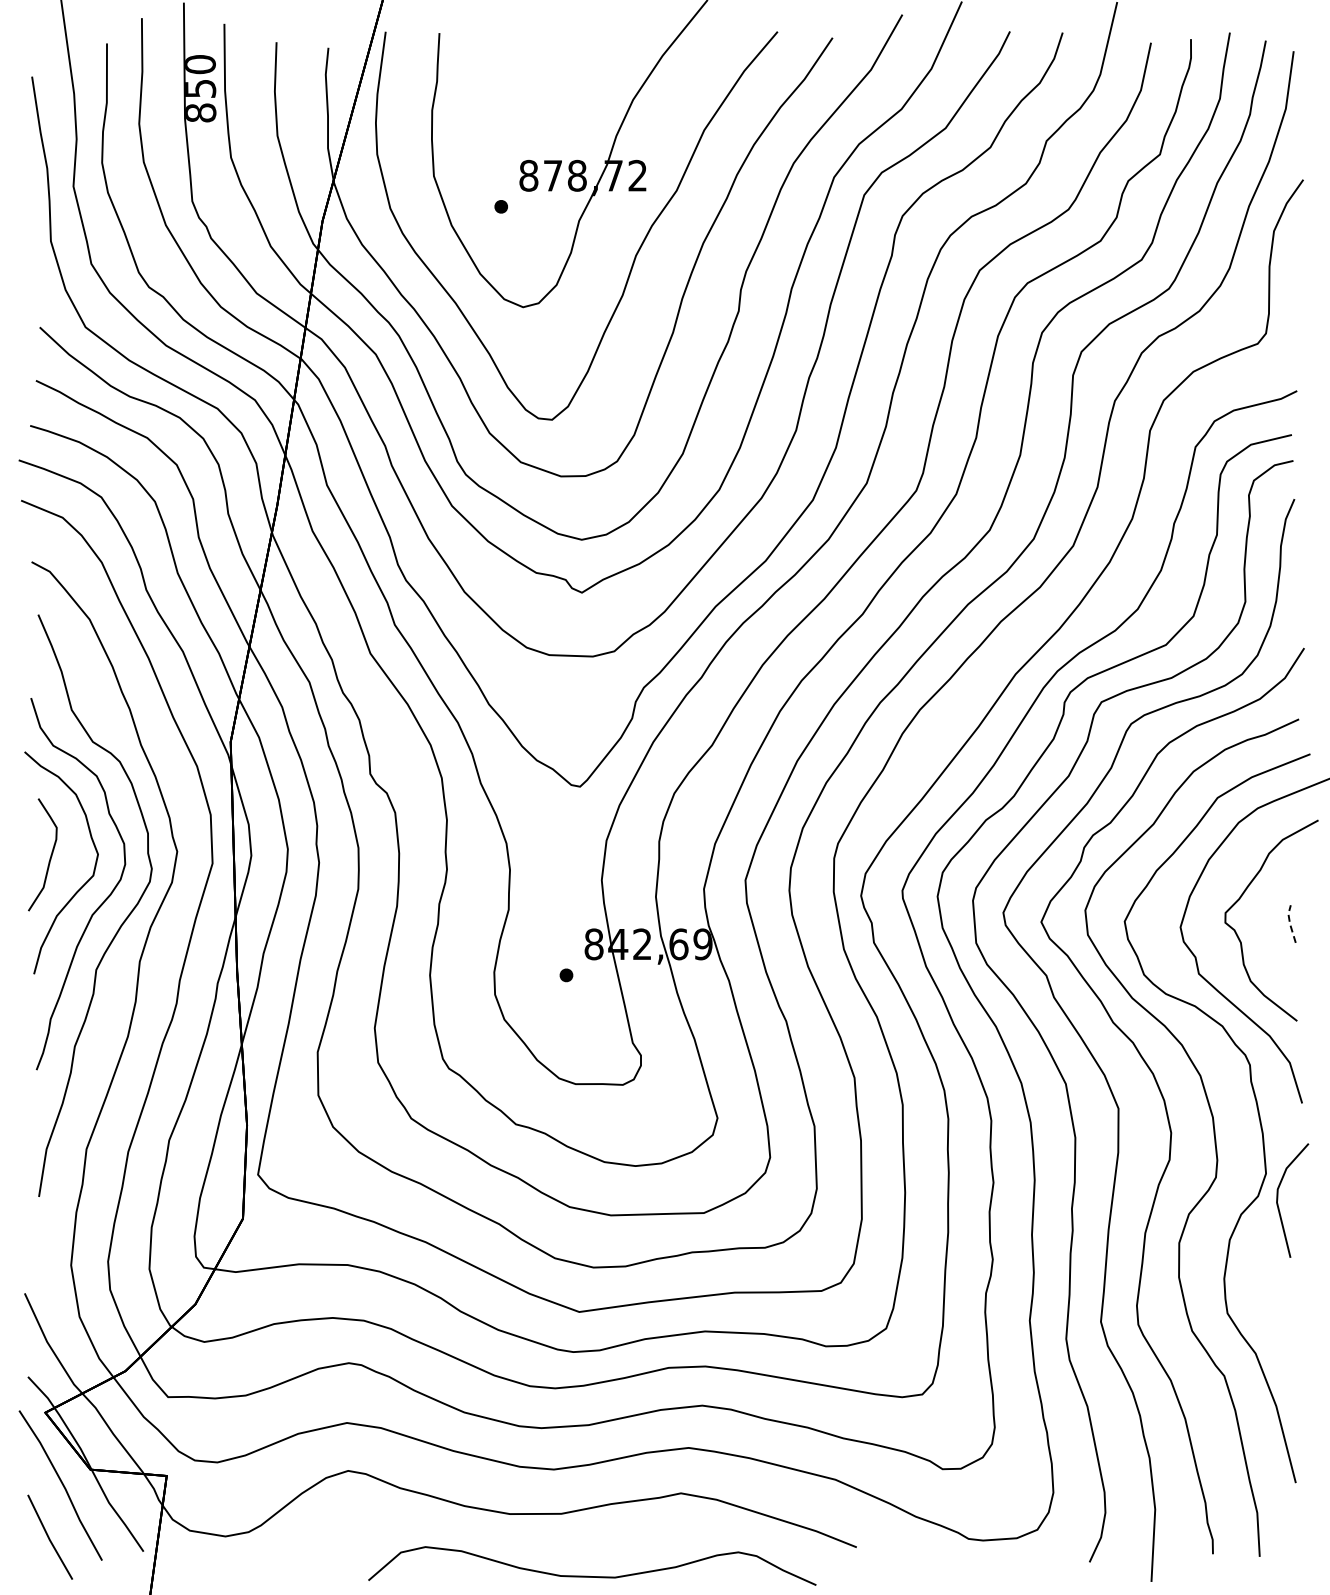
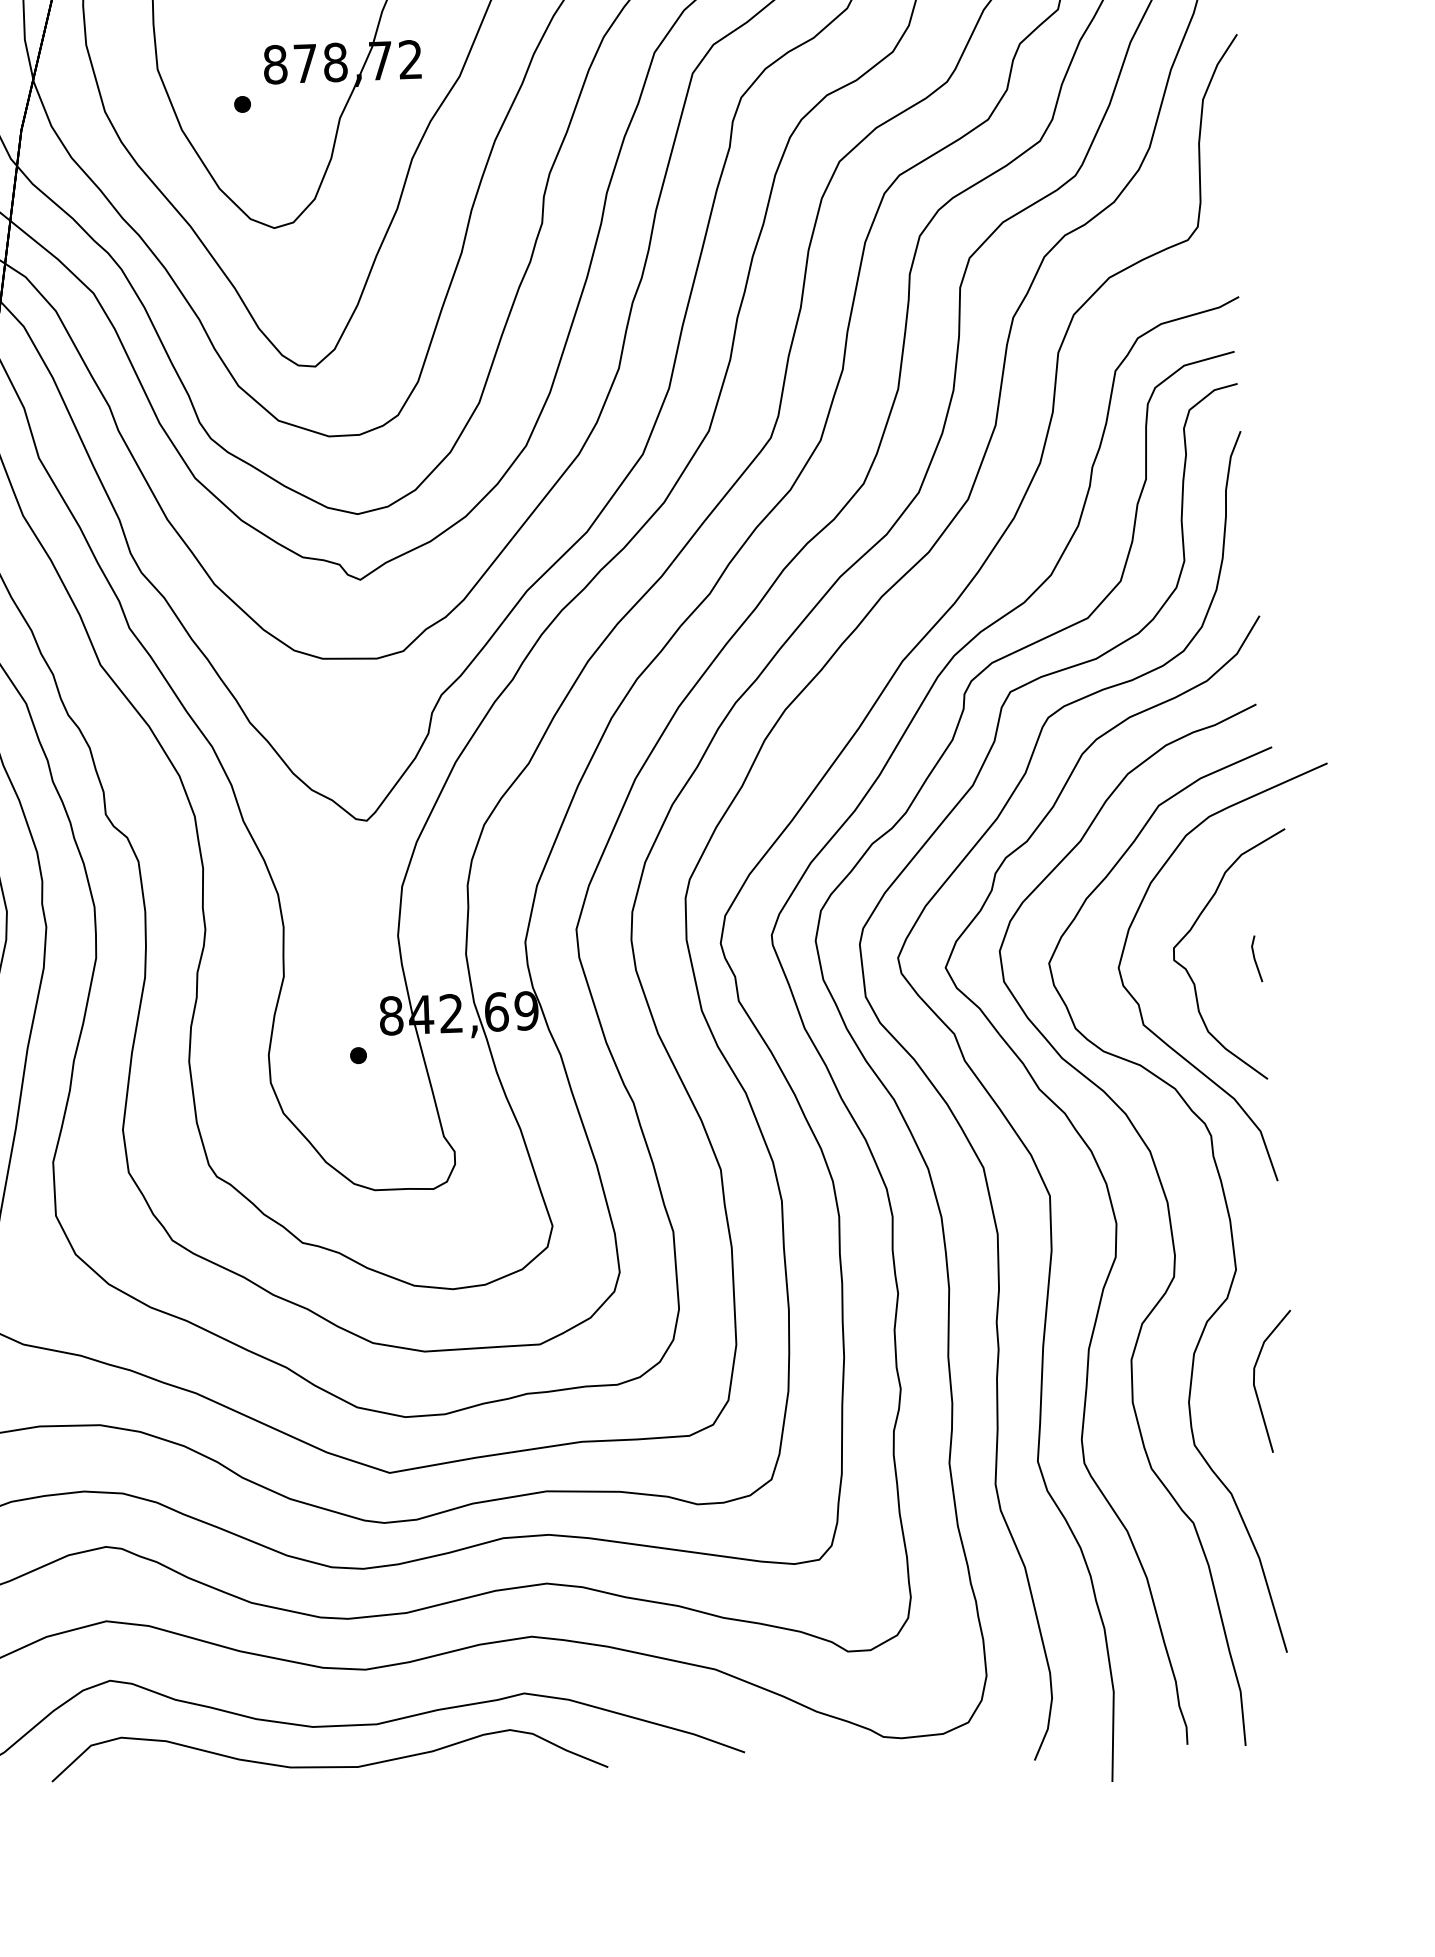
line: (1289, 923) -> (1253, 958), dashed -> solid
line: (1278, 1199) -> (1255, 1380), moved
curve: (588, 1575) -> (324, 1765), moved

